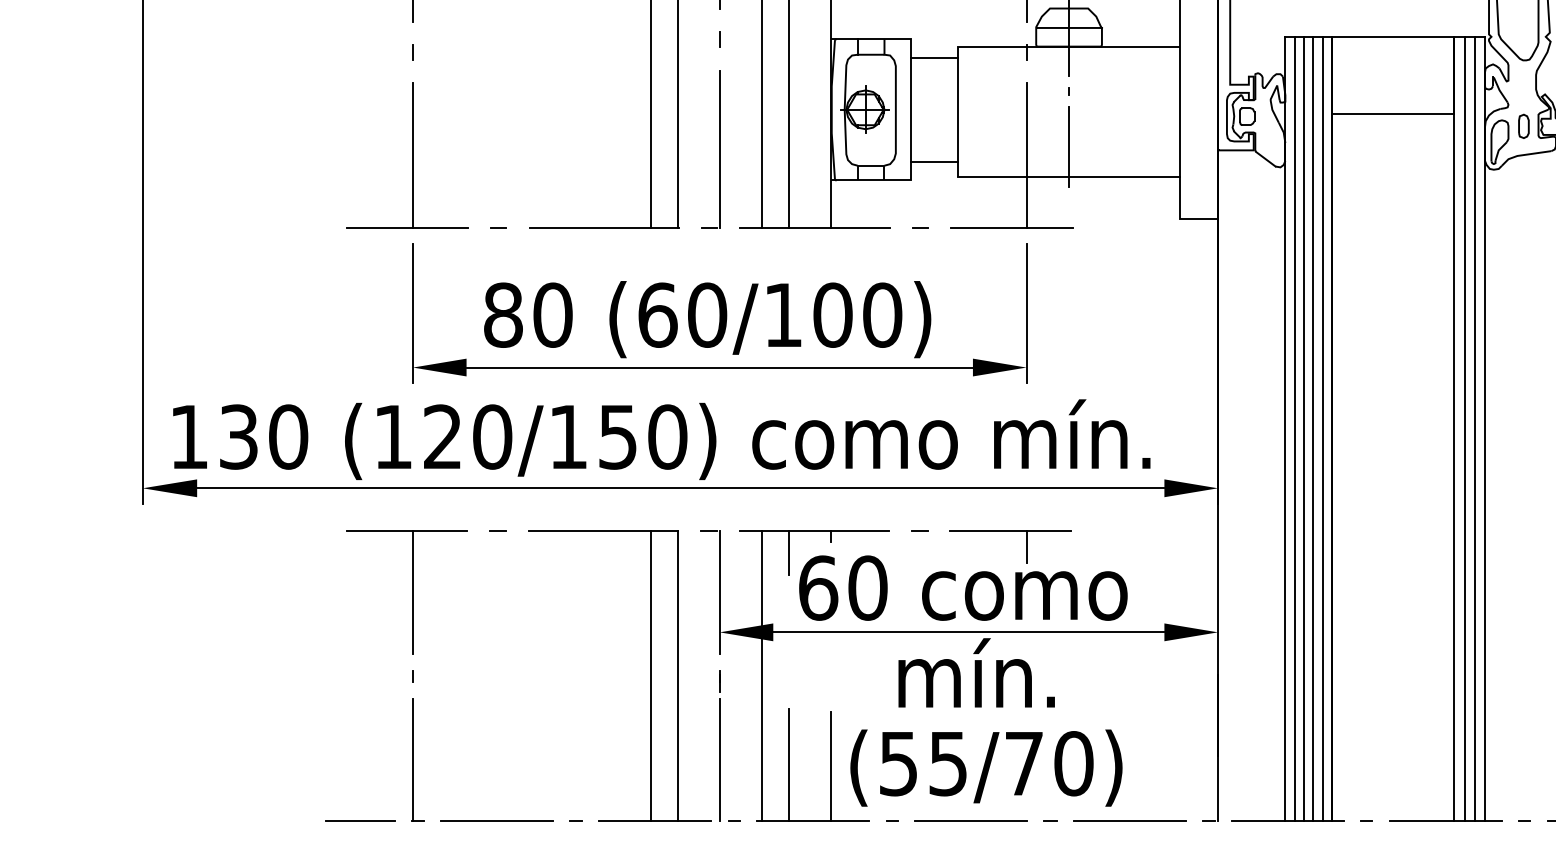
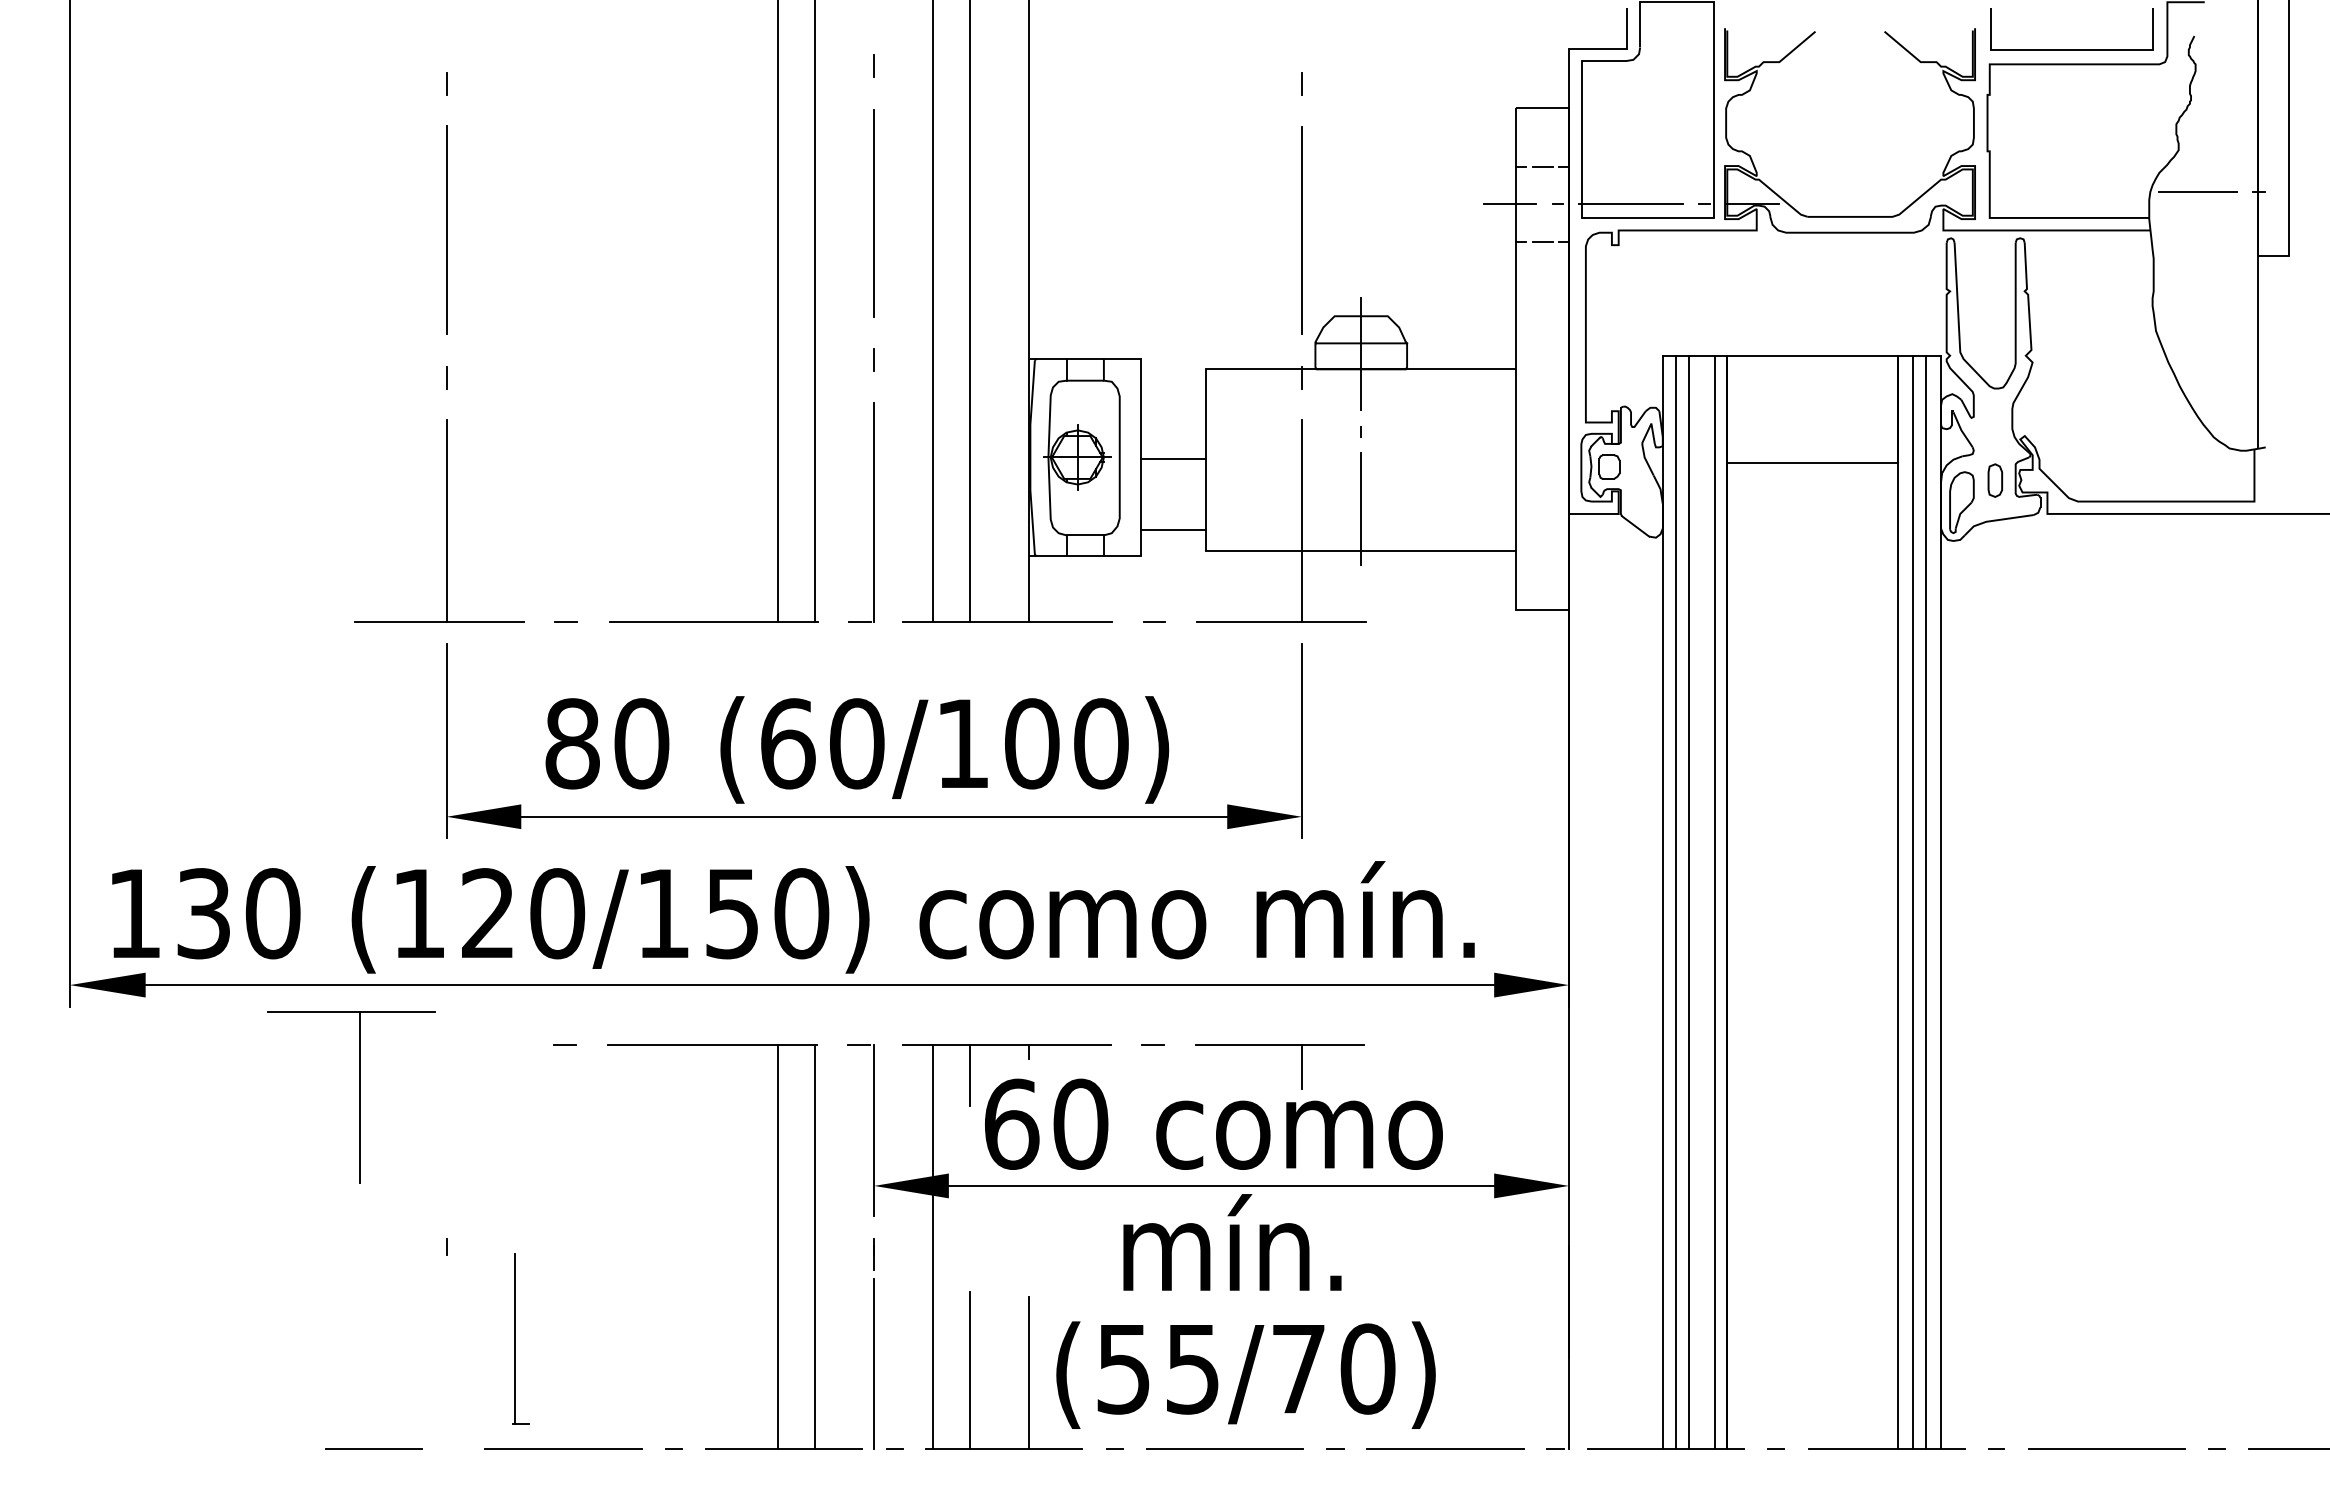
line: (934, 58) -> (1173, 459), moved
line: (1313, 429) -> (1701, 902), removed
part: (412, 592) -> (359, 1097), moved
part: (417, 759) -> (520, 1338), moved

